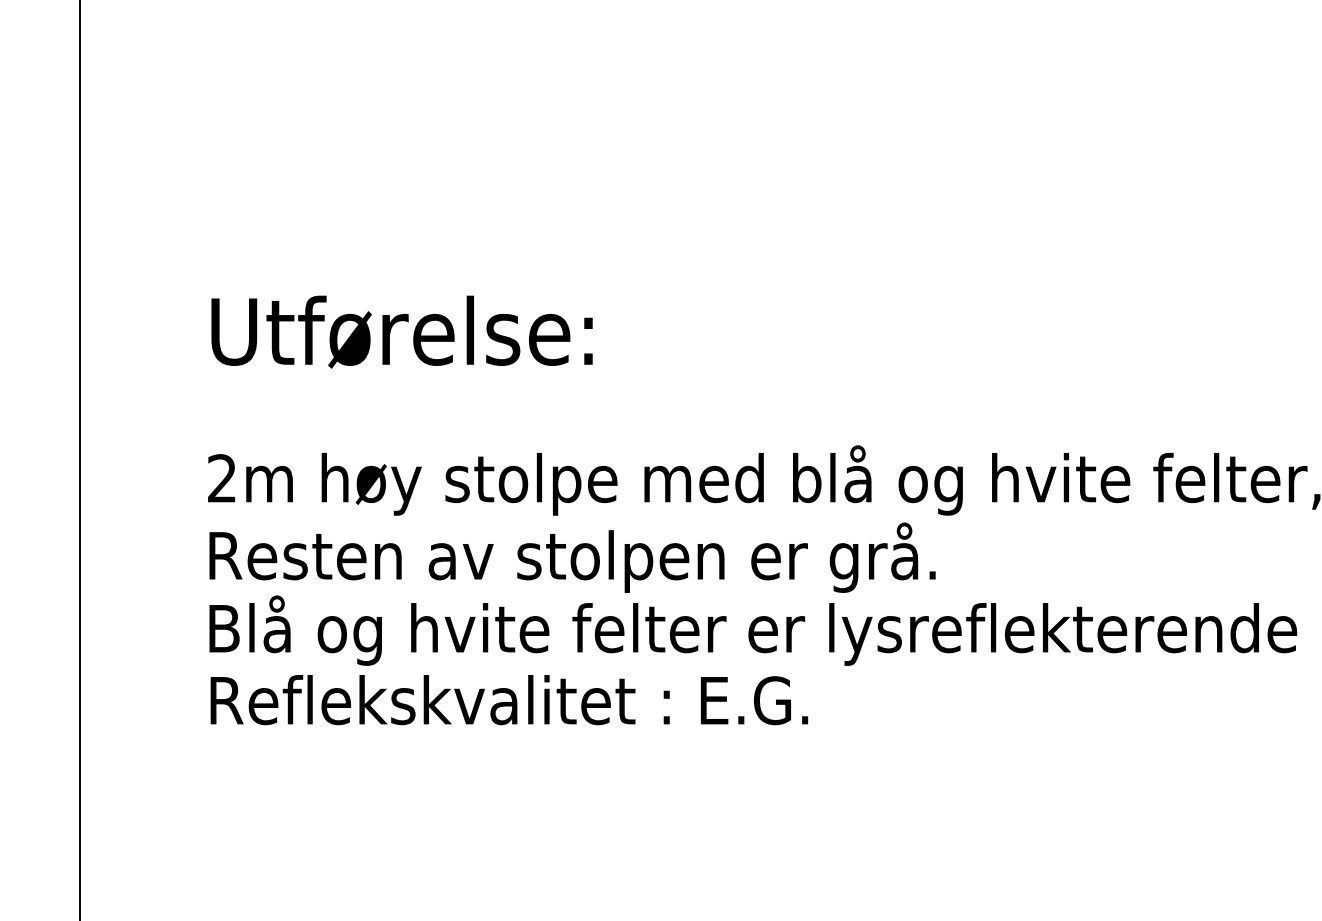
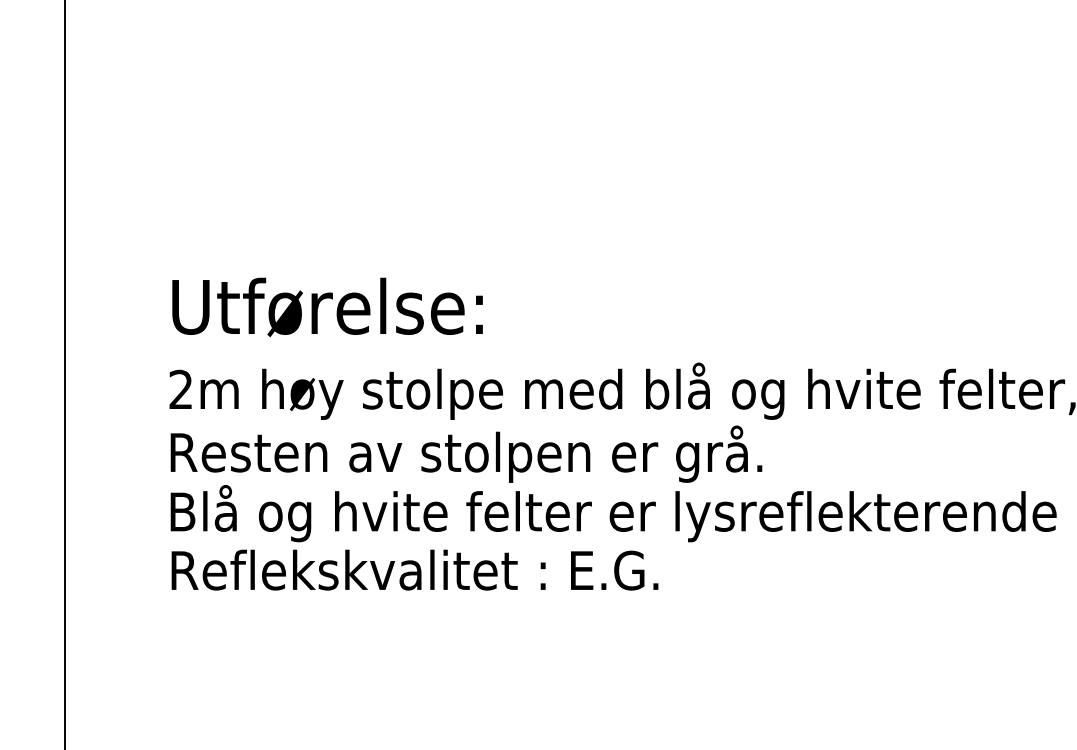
text: (401, 332) -> (327, 307), moved

